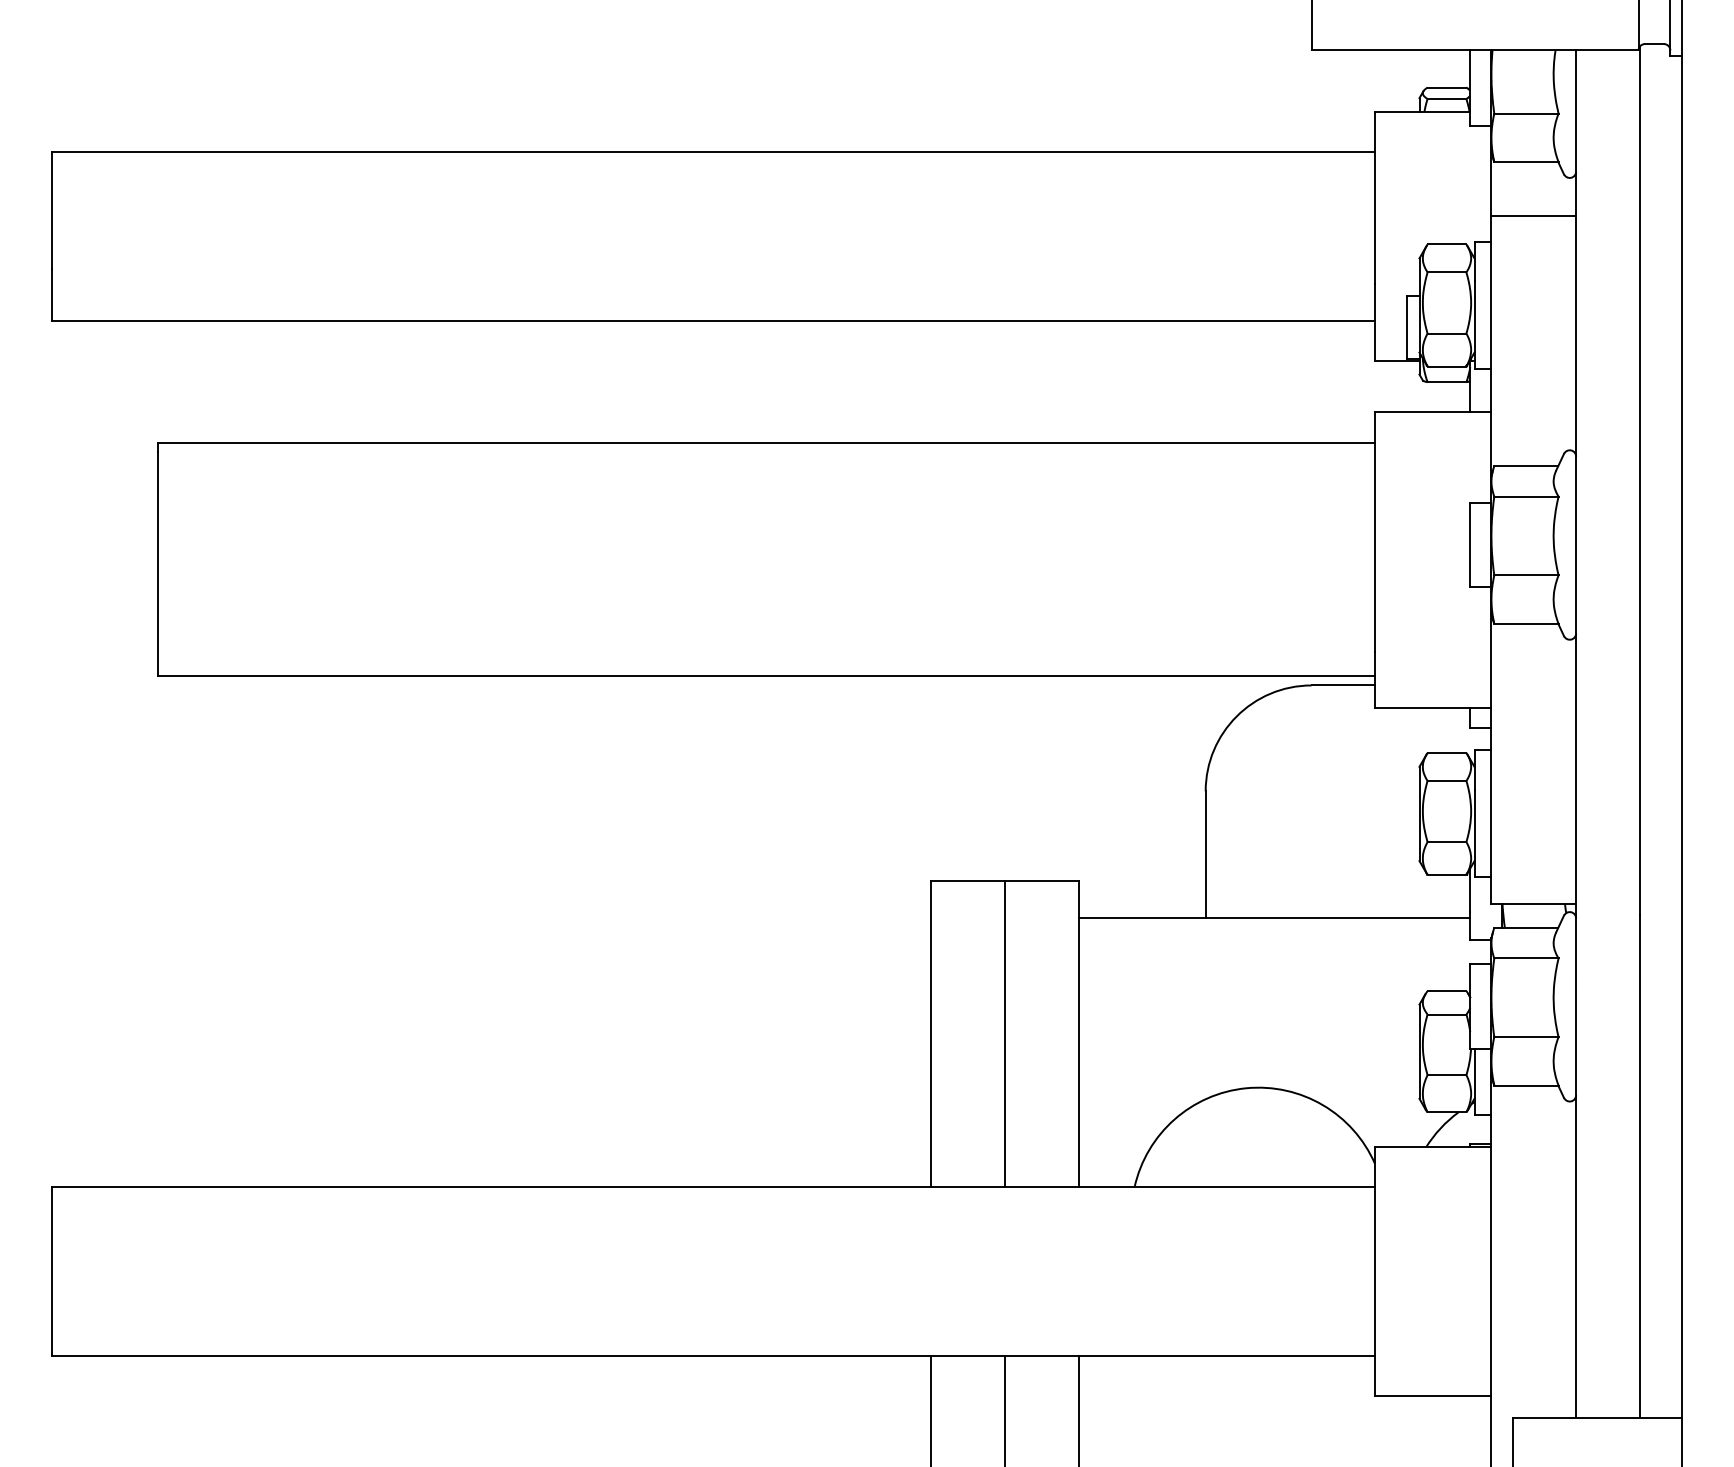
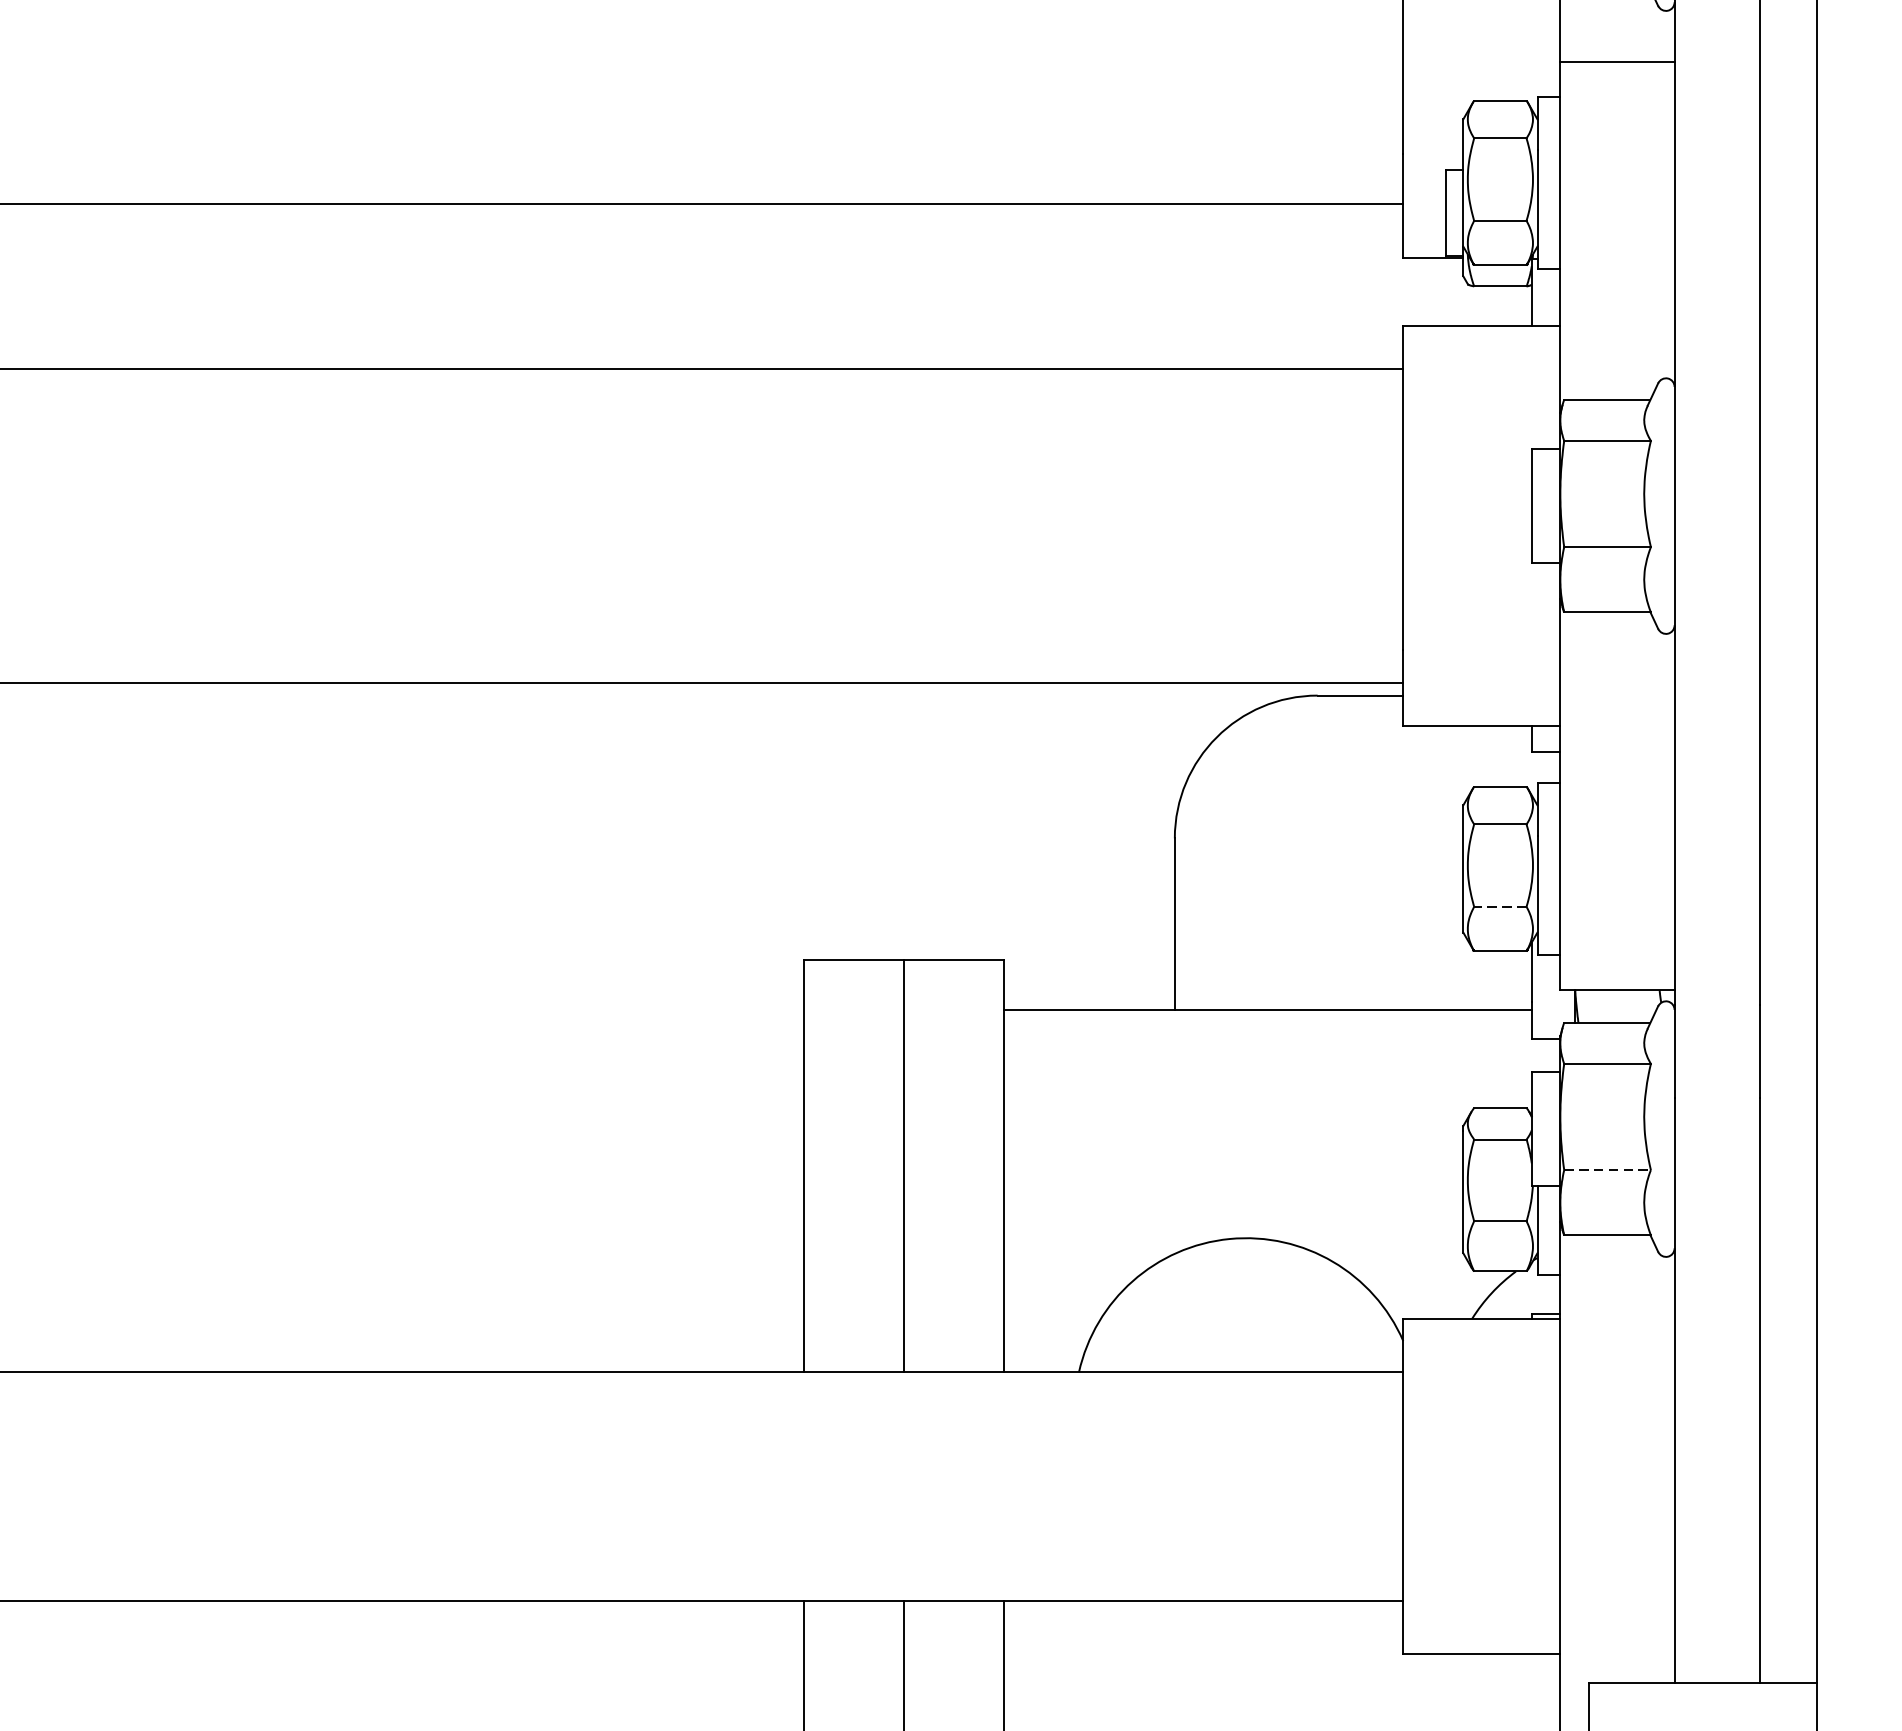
line: (1446, 842) -> (1499, 907), solid -> dashed
line: (1526, 1037) -> (1607, 1170), solid -> dashed

